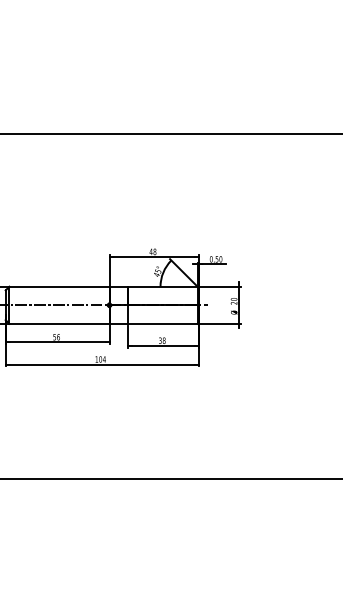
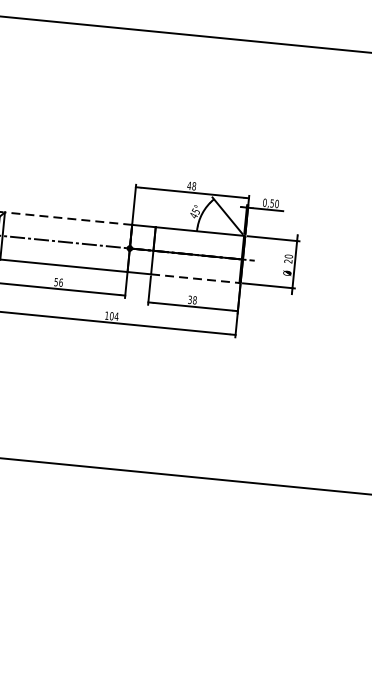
line: (58, 286) -> (67, 218), solid -> dashed
line: (162, 323) -> (194, 278), solid -> dashed

